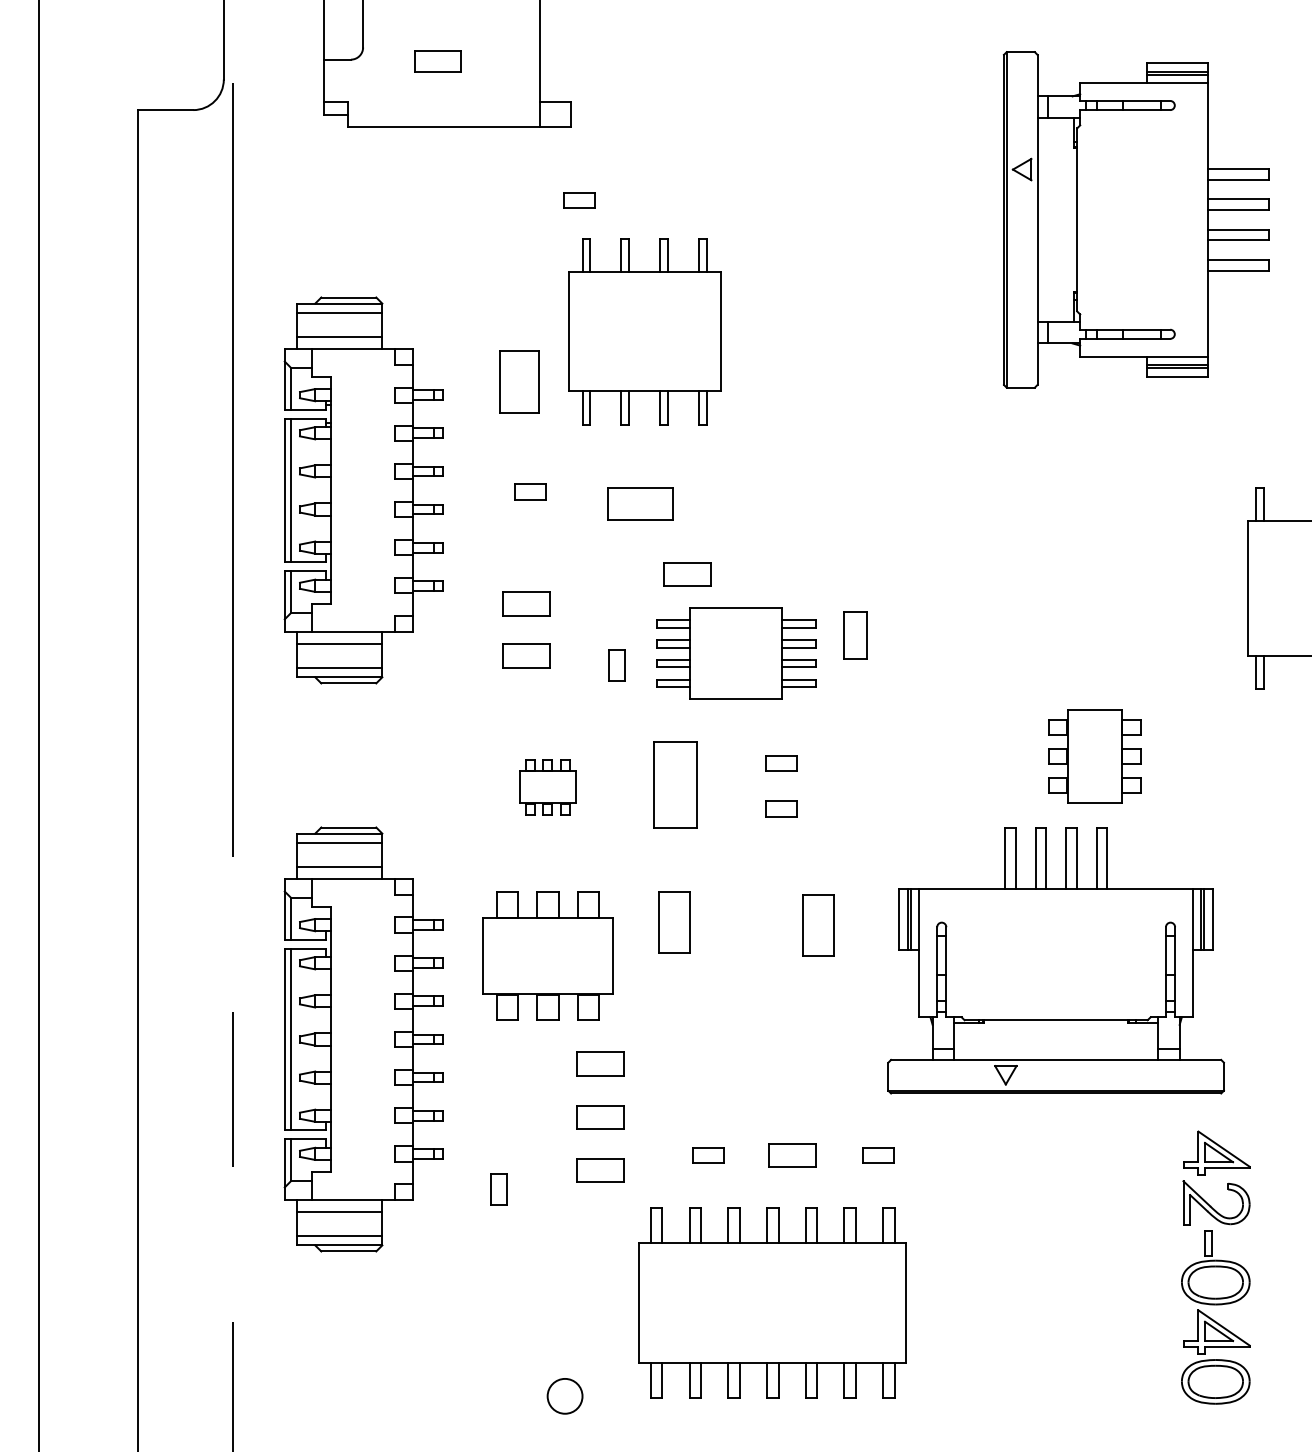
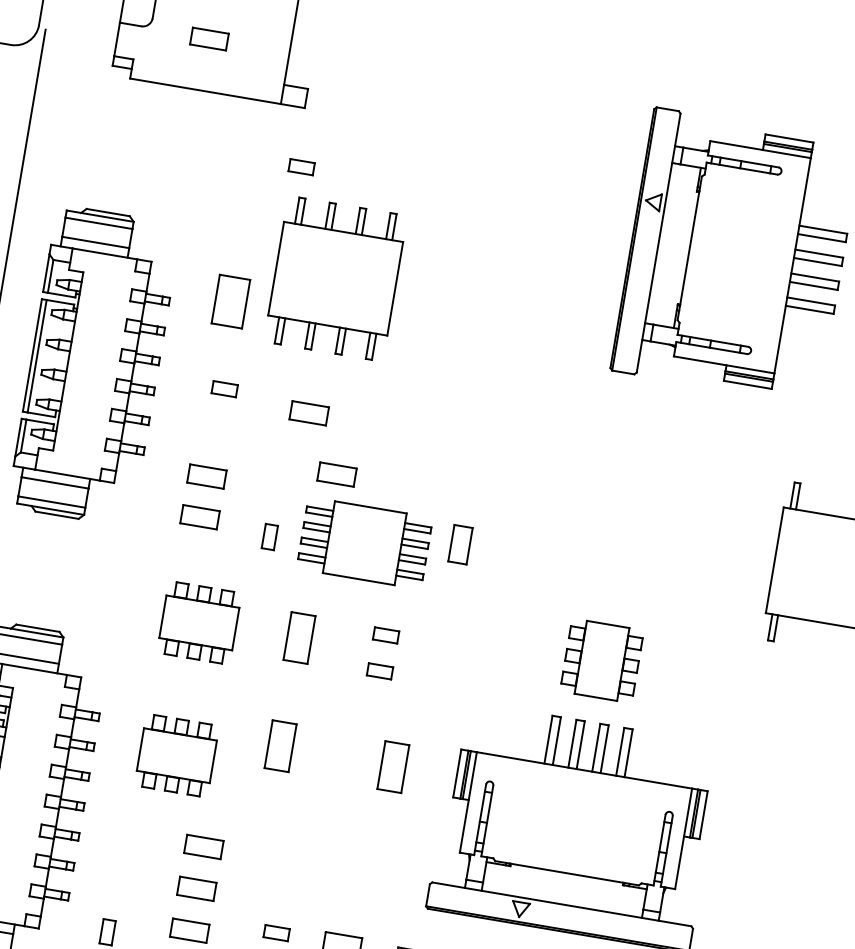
part: (639, 504) -> (308, 413), size x0.71
part: (1094, 756) -> (601, 660), moved
part: (674, 784) -> (299, 637), size x0.71
part: (547, 786) -> (199, 622), size x1.67
part: (547, 956) -> (176, 755), size x0.71

